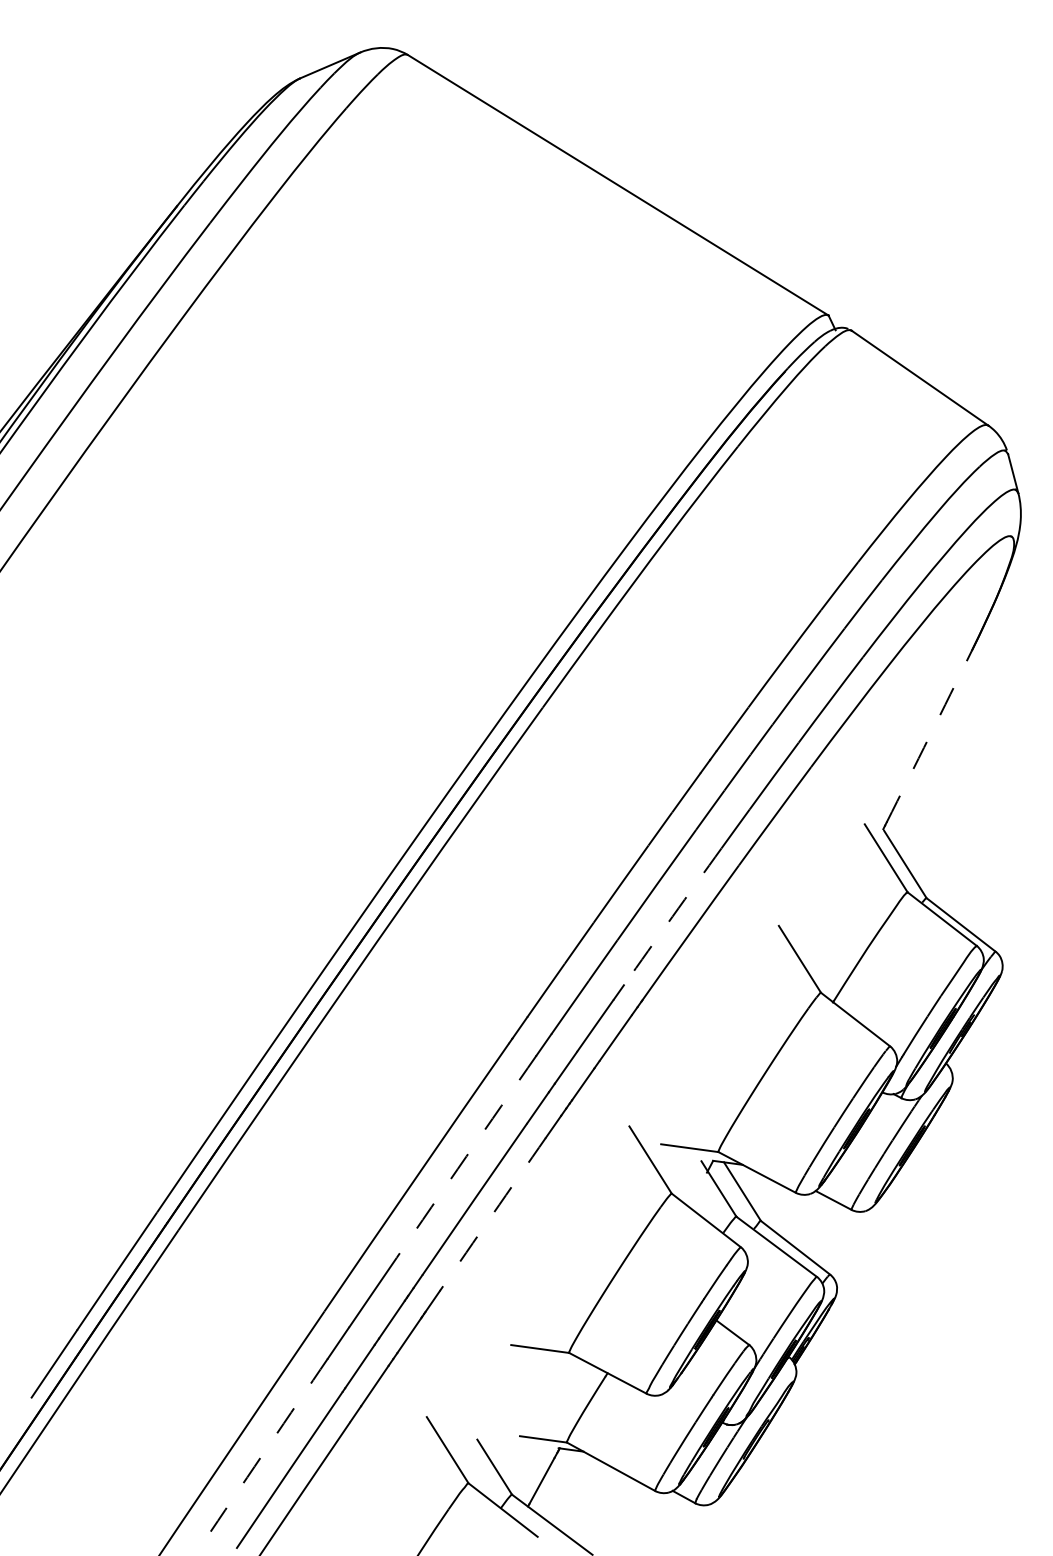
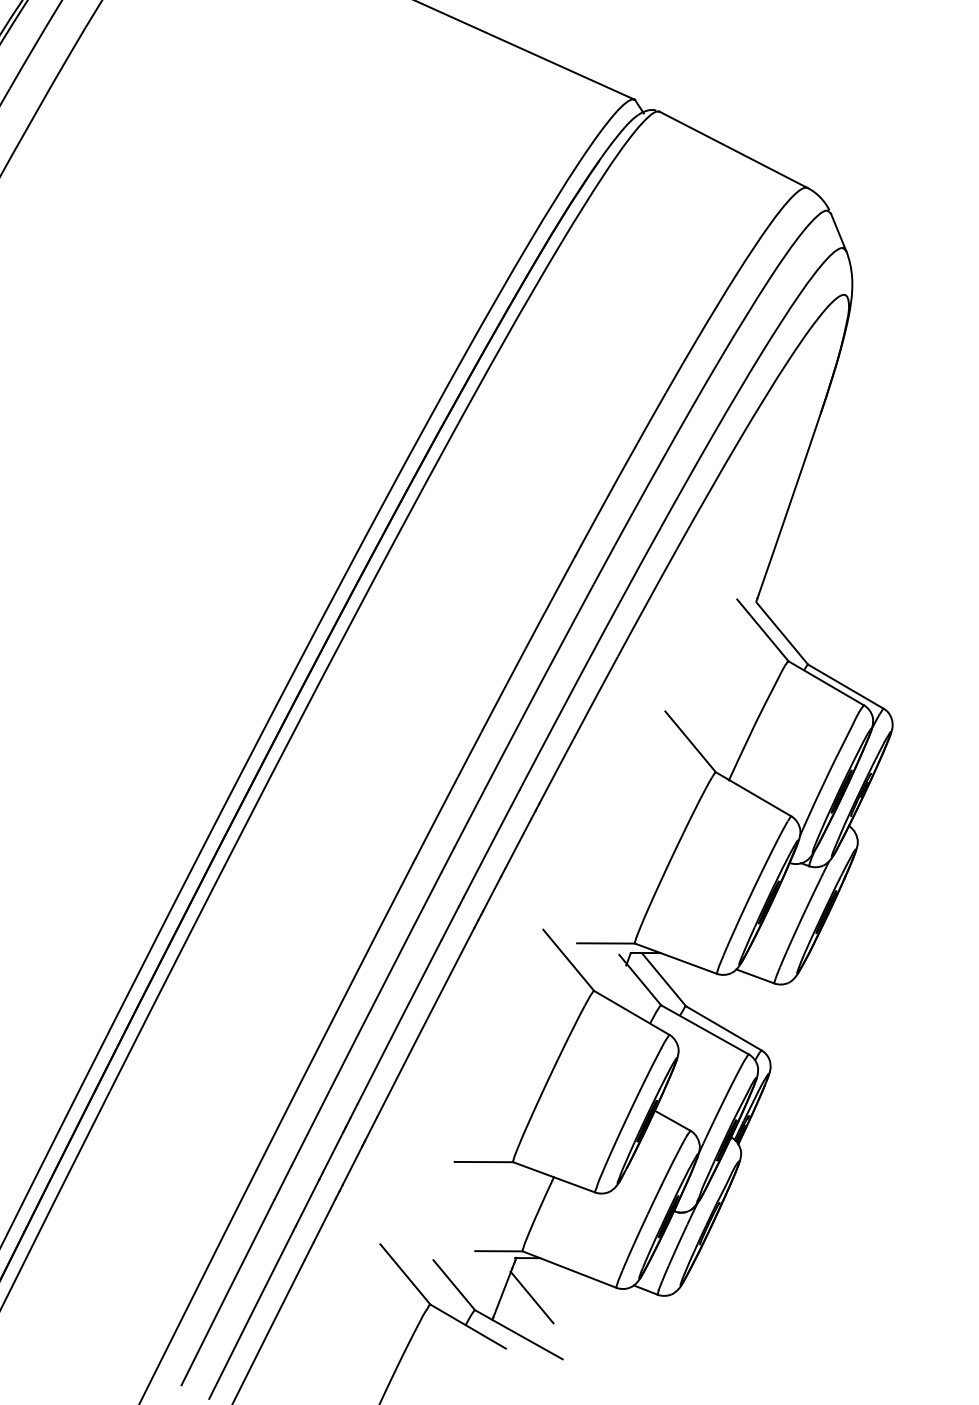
arc: (929, 736) -> (789, 503), dashed -> solid
arc: (672, 916) -> (558, 716), dashed -> solid
arc: (466, 1156) -> (385, 980), dashed -> solid
arc: (492, 1214) -> (419, 1034), dashed -> solid
arc: (269, 1445) -> (228, 1293), dashed -> solid
line: (570, 1489) -> (532, 1297), added

